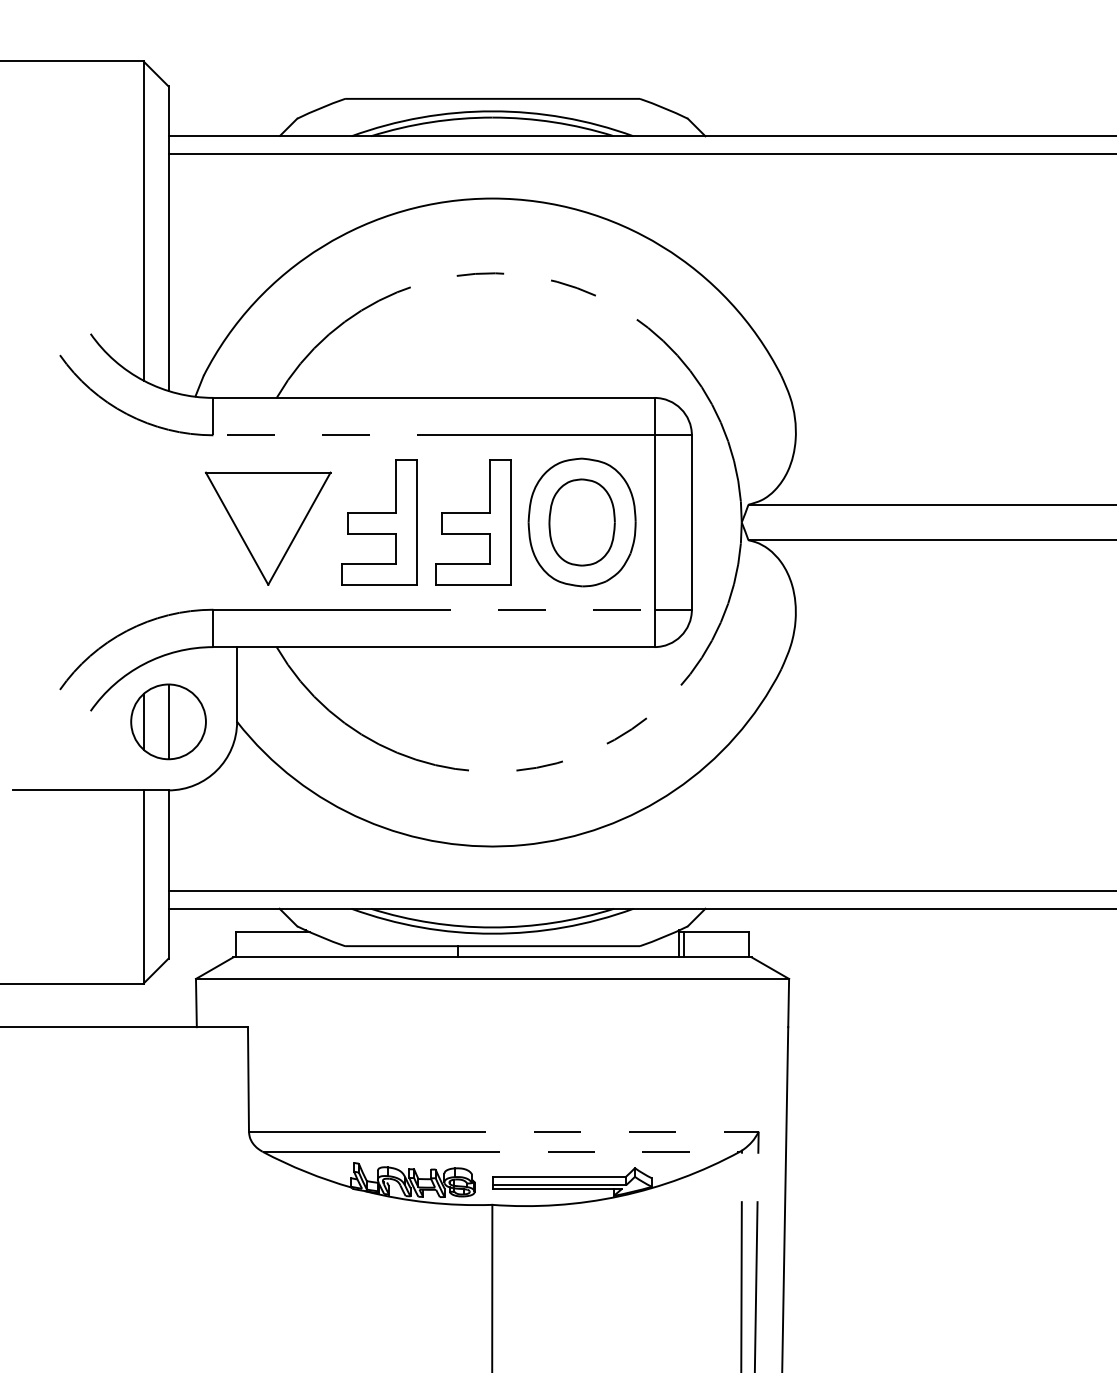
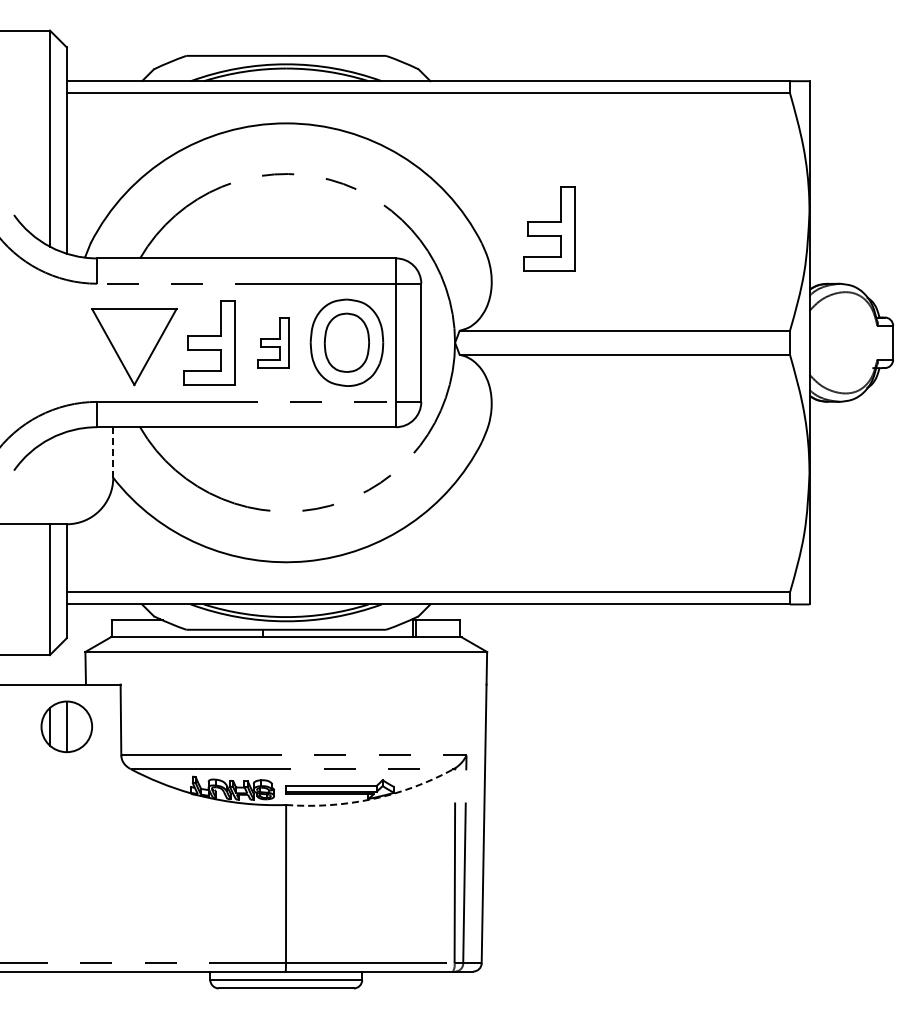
part: (881, 353) -> (549, 228), added
part: (473, 522) -> (273, 342), size x0.6
line: (237, 685) -> (113, 453), solid -> dashed
part: (168, 721) -> (66, 726), moved
arc: (619, 1196) -> (372, 799), solid -> dashed

